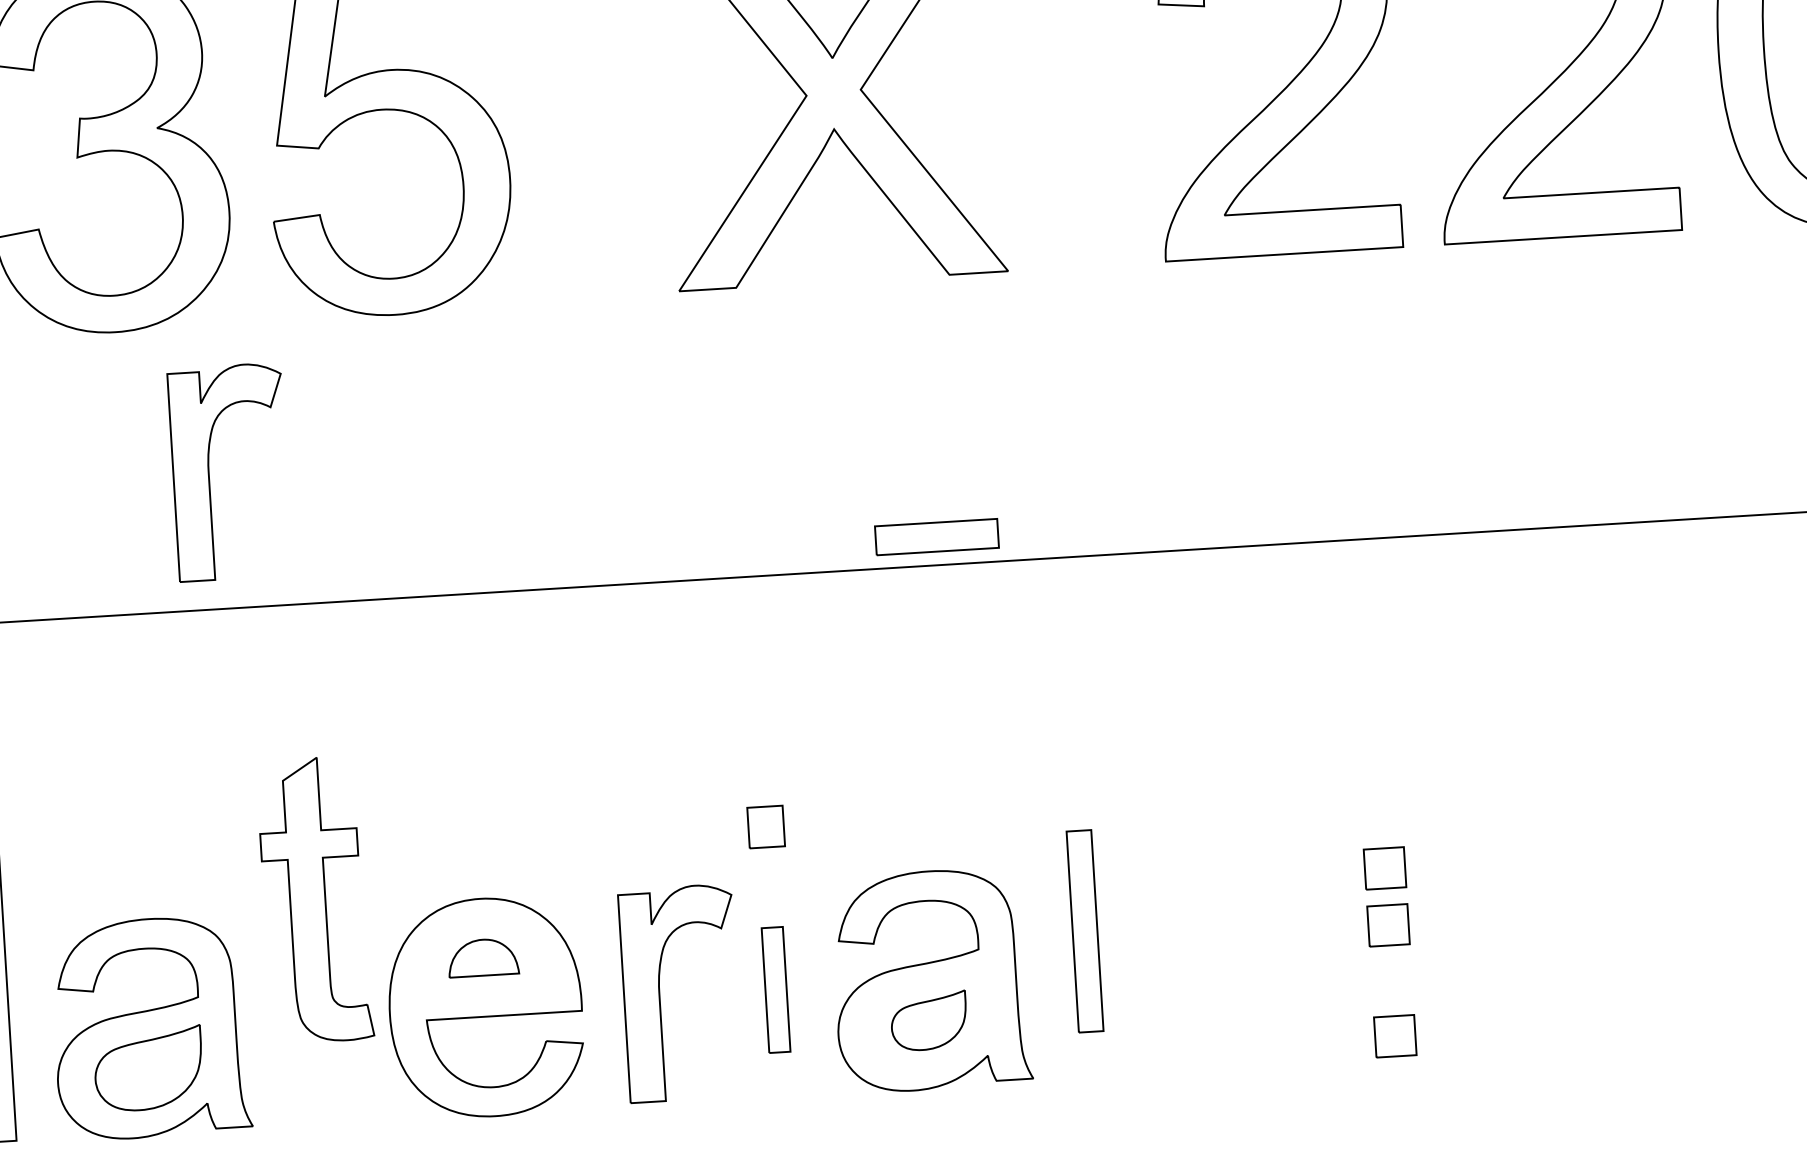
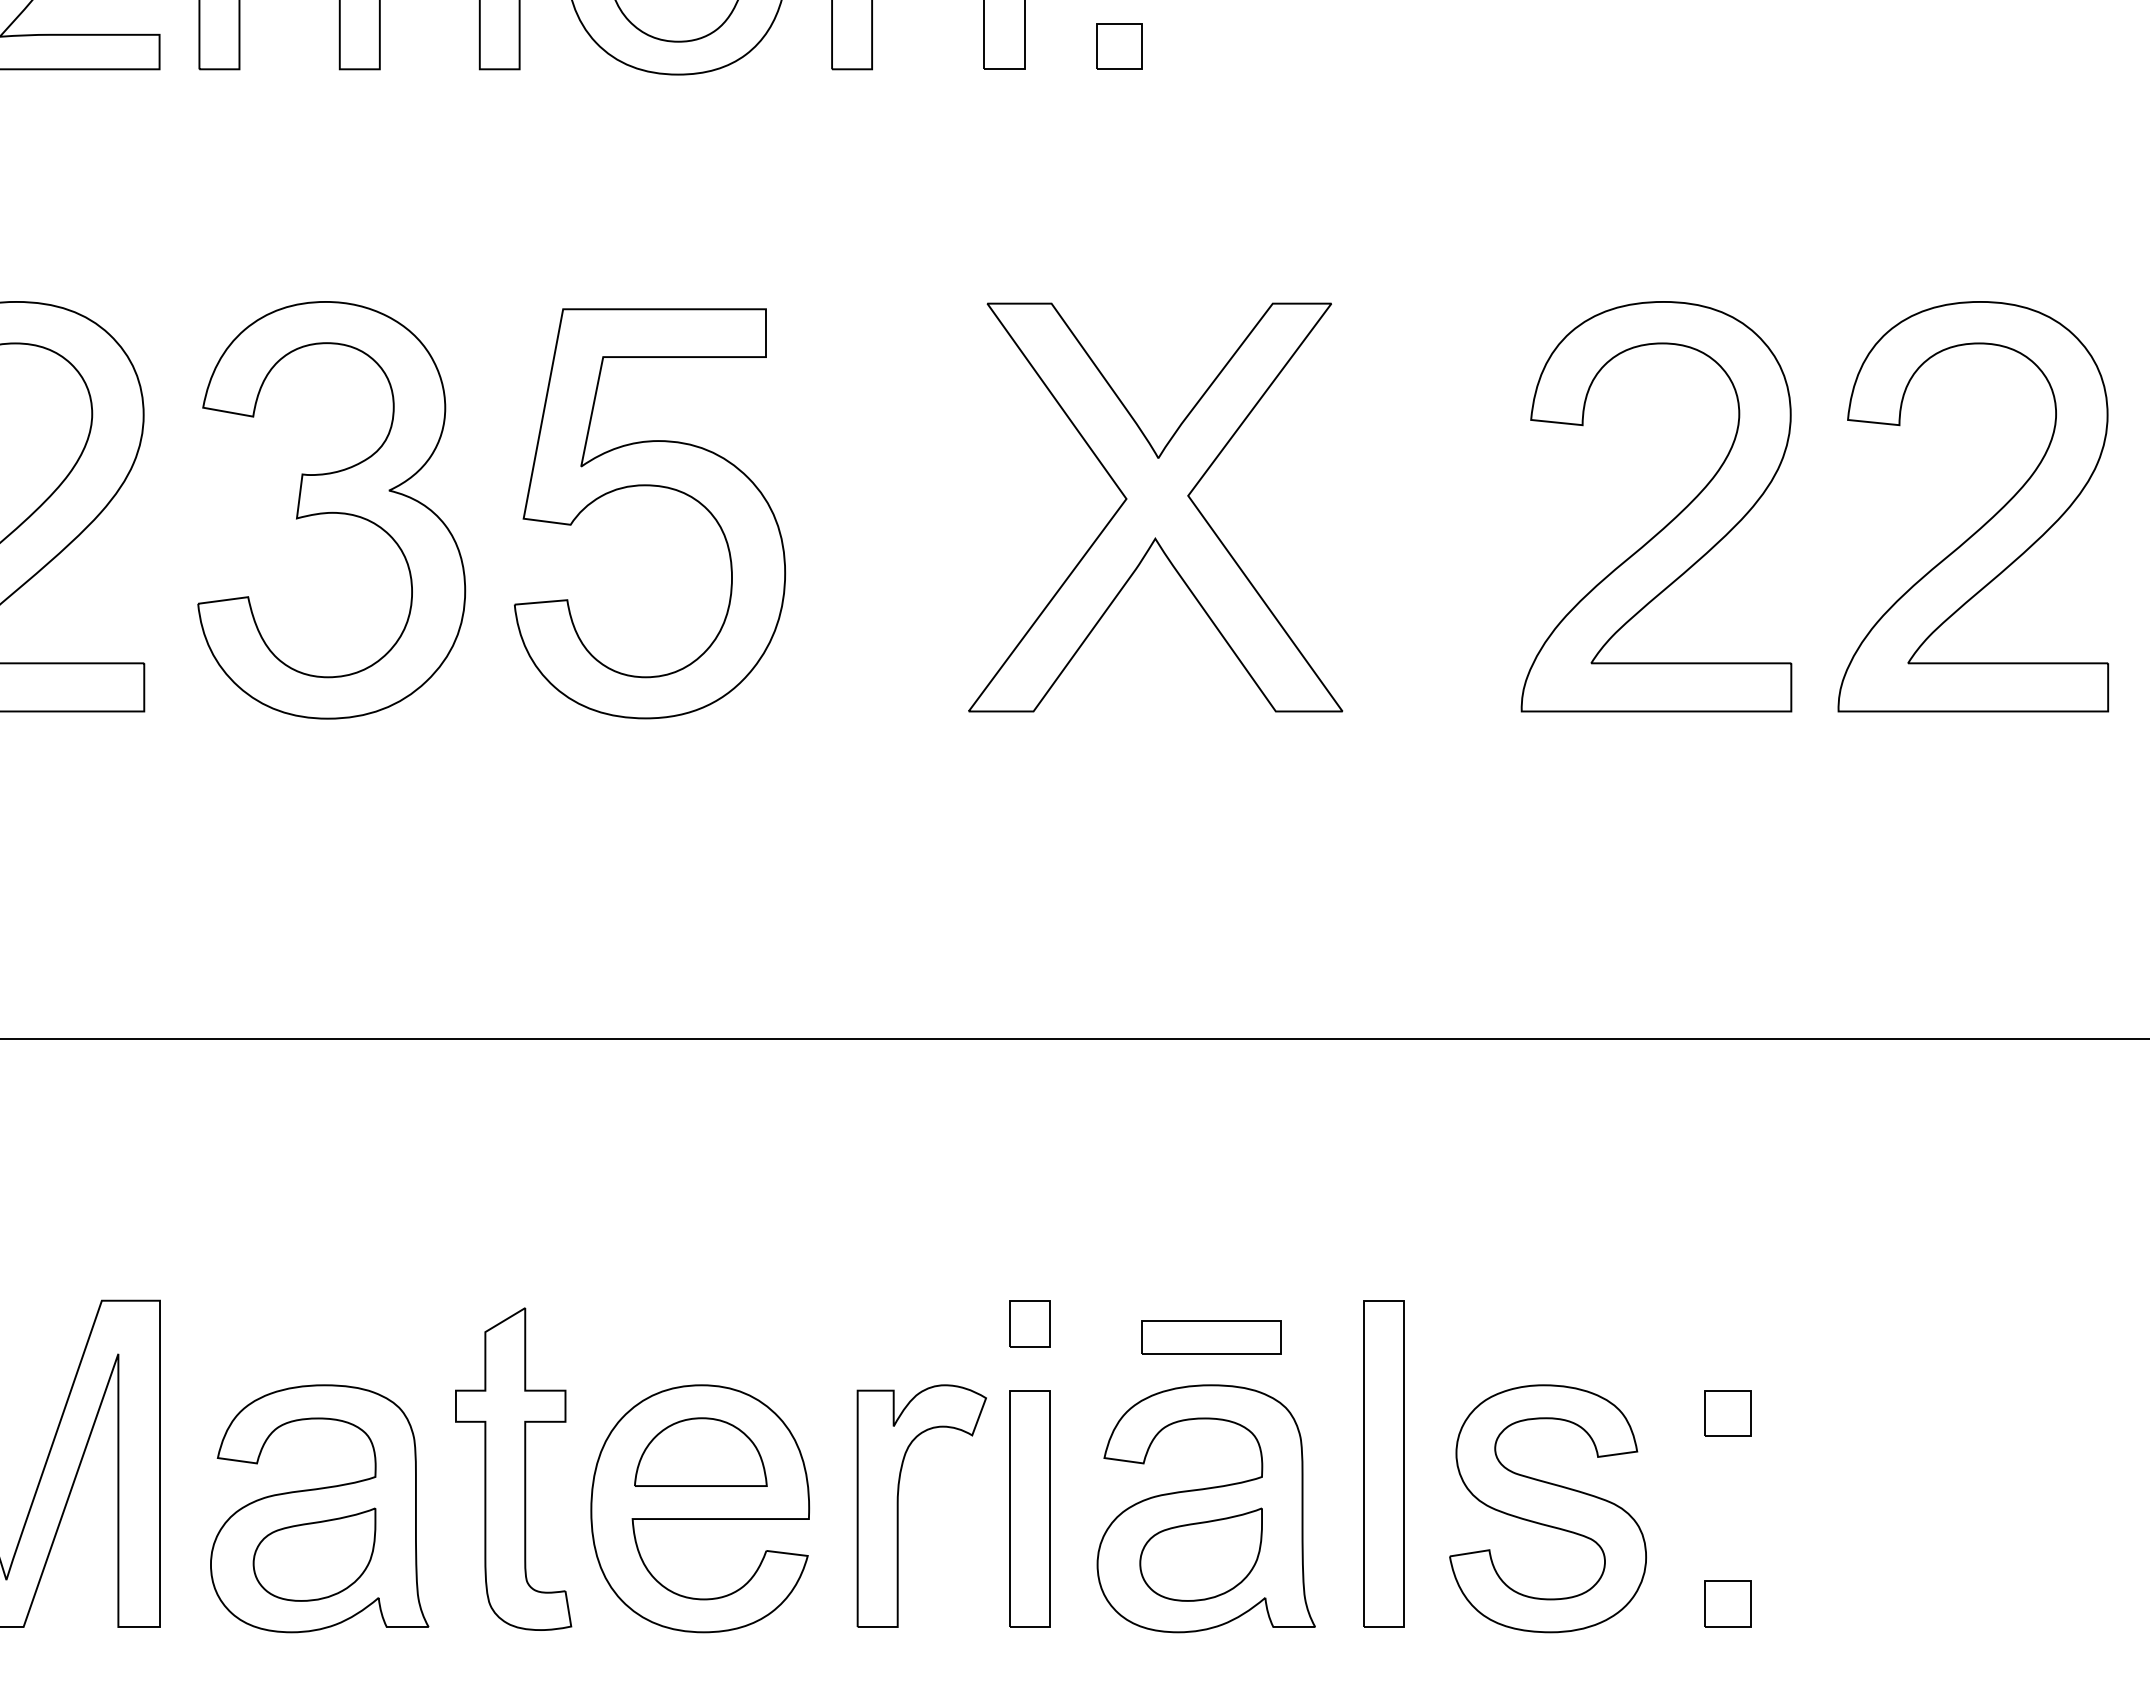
part: (209, 472) -> (424, 884), removed
part: (936, 537) -> (1211, 1337), moved
part: (315, 899) -> (513, 1468), moved
part: (1388, 924) -> (1727, 1477), removed
part: (1084, 931) -> (1383, 1463), size x1.43
part: (482, 957) -> (700, 1451), size x1.67
part: (1231, 961) -> (1547, 1508), added
part: (775, 989) -> (1029, 1508), size x1.67
part: (928, 1020) -> (1200, 1554), size x1.43

